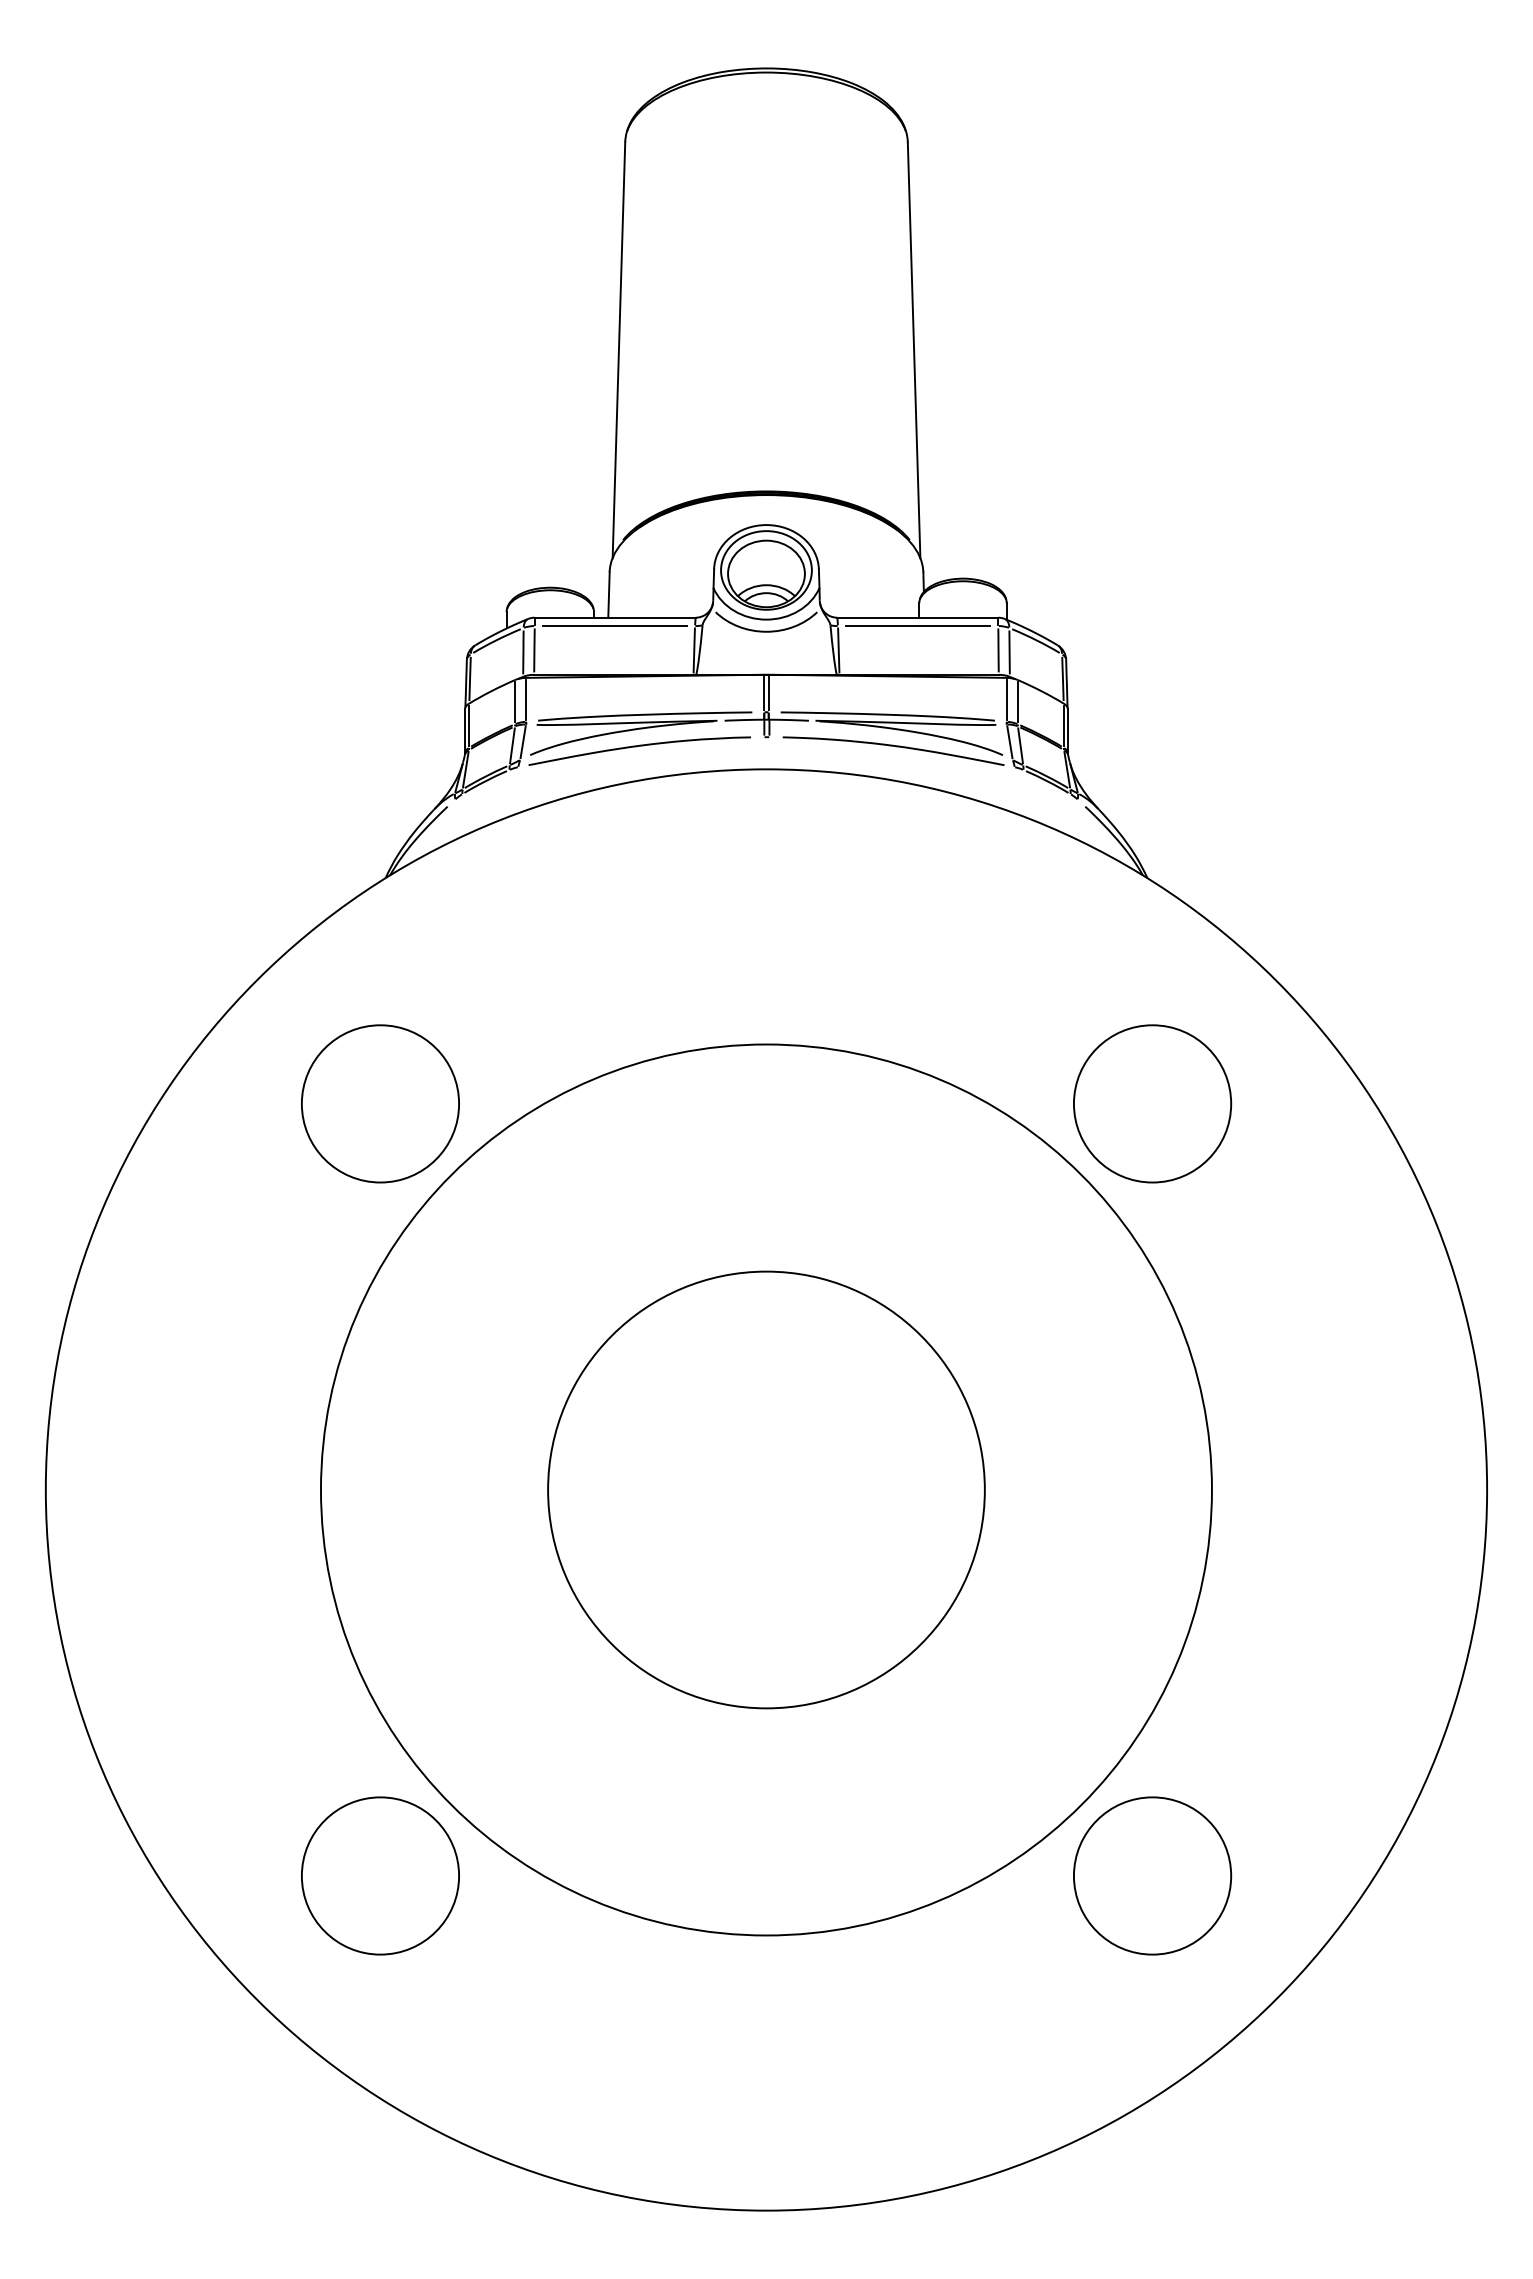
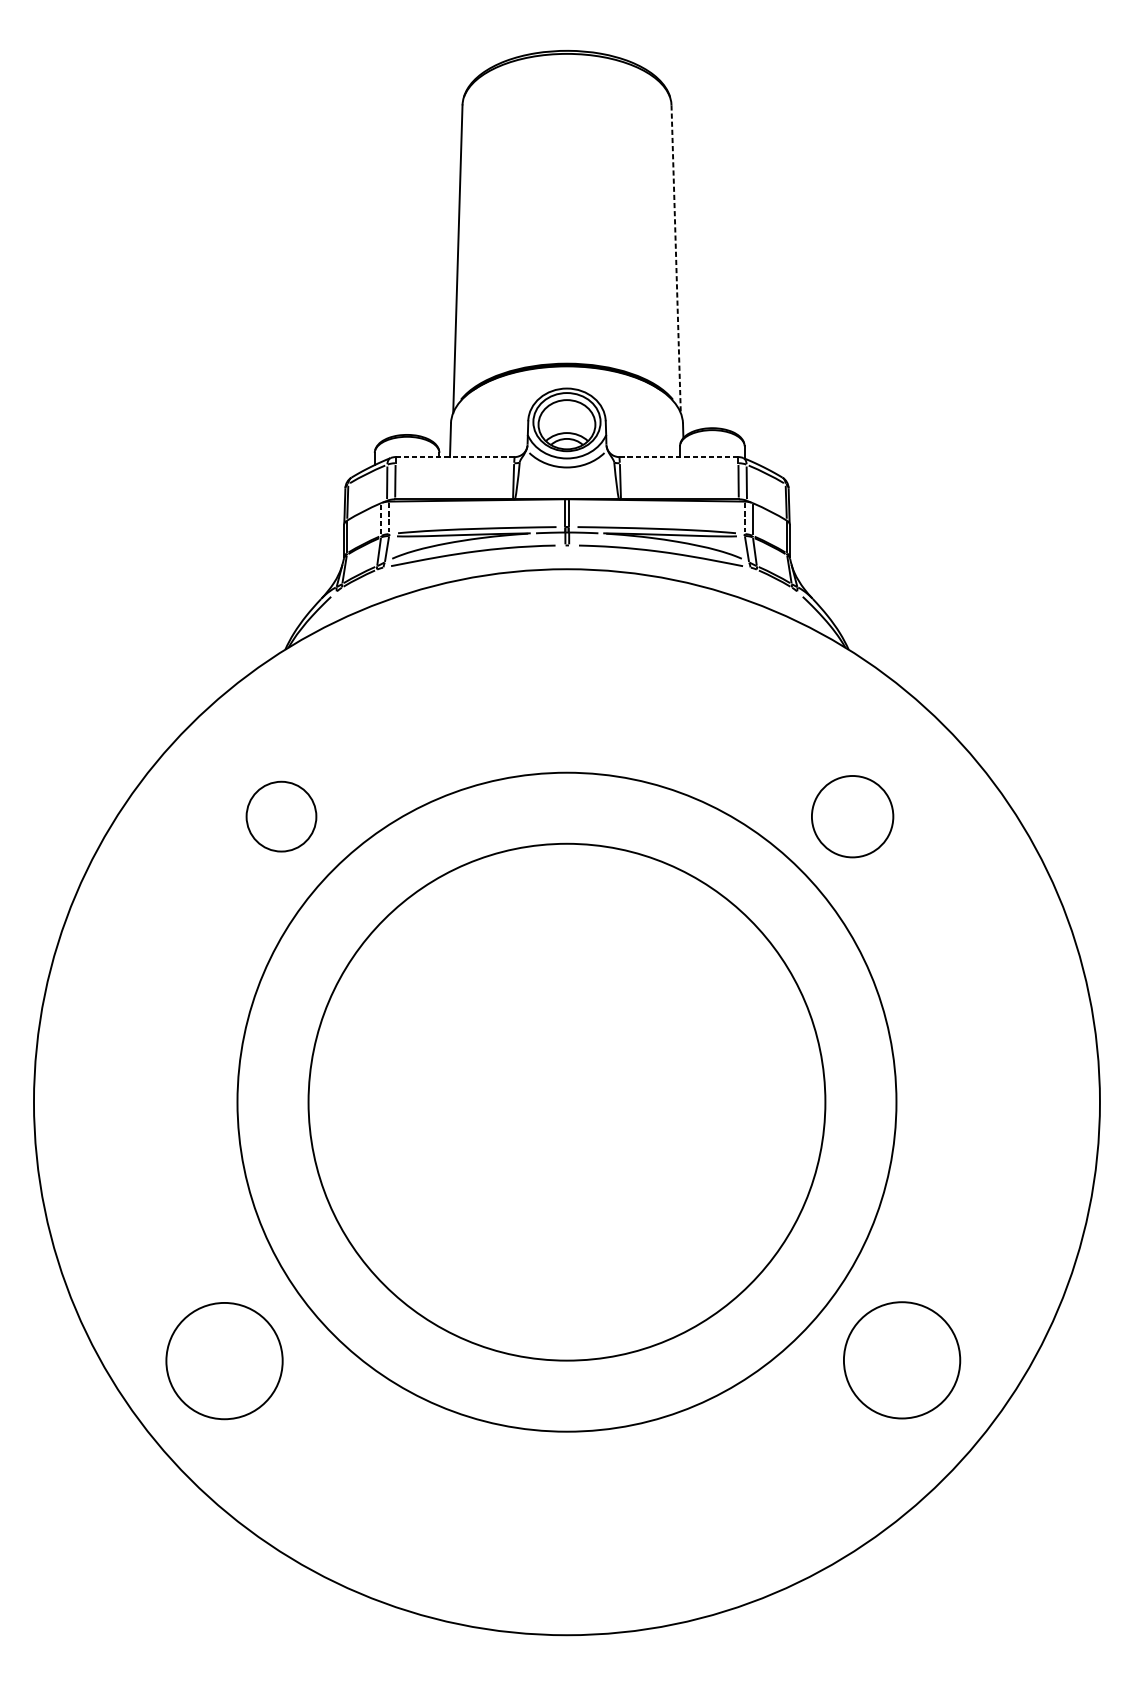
line: (914, 350) -> (676, 259), solid -> dashed
line: (615, 617) -> (455, 456), solid -> dashed
line: (917, 617) -> (678, 456), solid -> dashed
line: (614, 626) -> (454, 463), removed
line: (917, 626) -> (678, 463), removed
line: (526, 699) -> (389, 517), solid -> dashed
line: (1006, 699) -> (744, 517), solid -> dashed
line: (515, 702) -> (381, 519), solid -> dashed
circle: (380, 1103) -> (281, 816), size x0.6
circle: (1152, 1103) -> (852, 816), size x0.7
circle: (766, 1489) -> (567, 1101), size x1.6
circle: (380, 1875) -> (224, 1360), moved
circle: (1152, 1875) -> (902, 1359), moved

